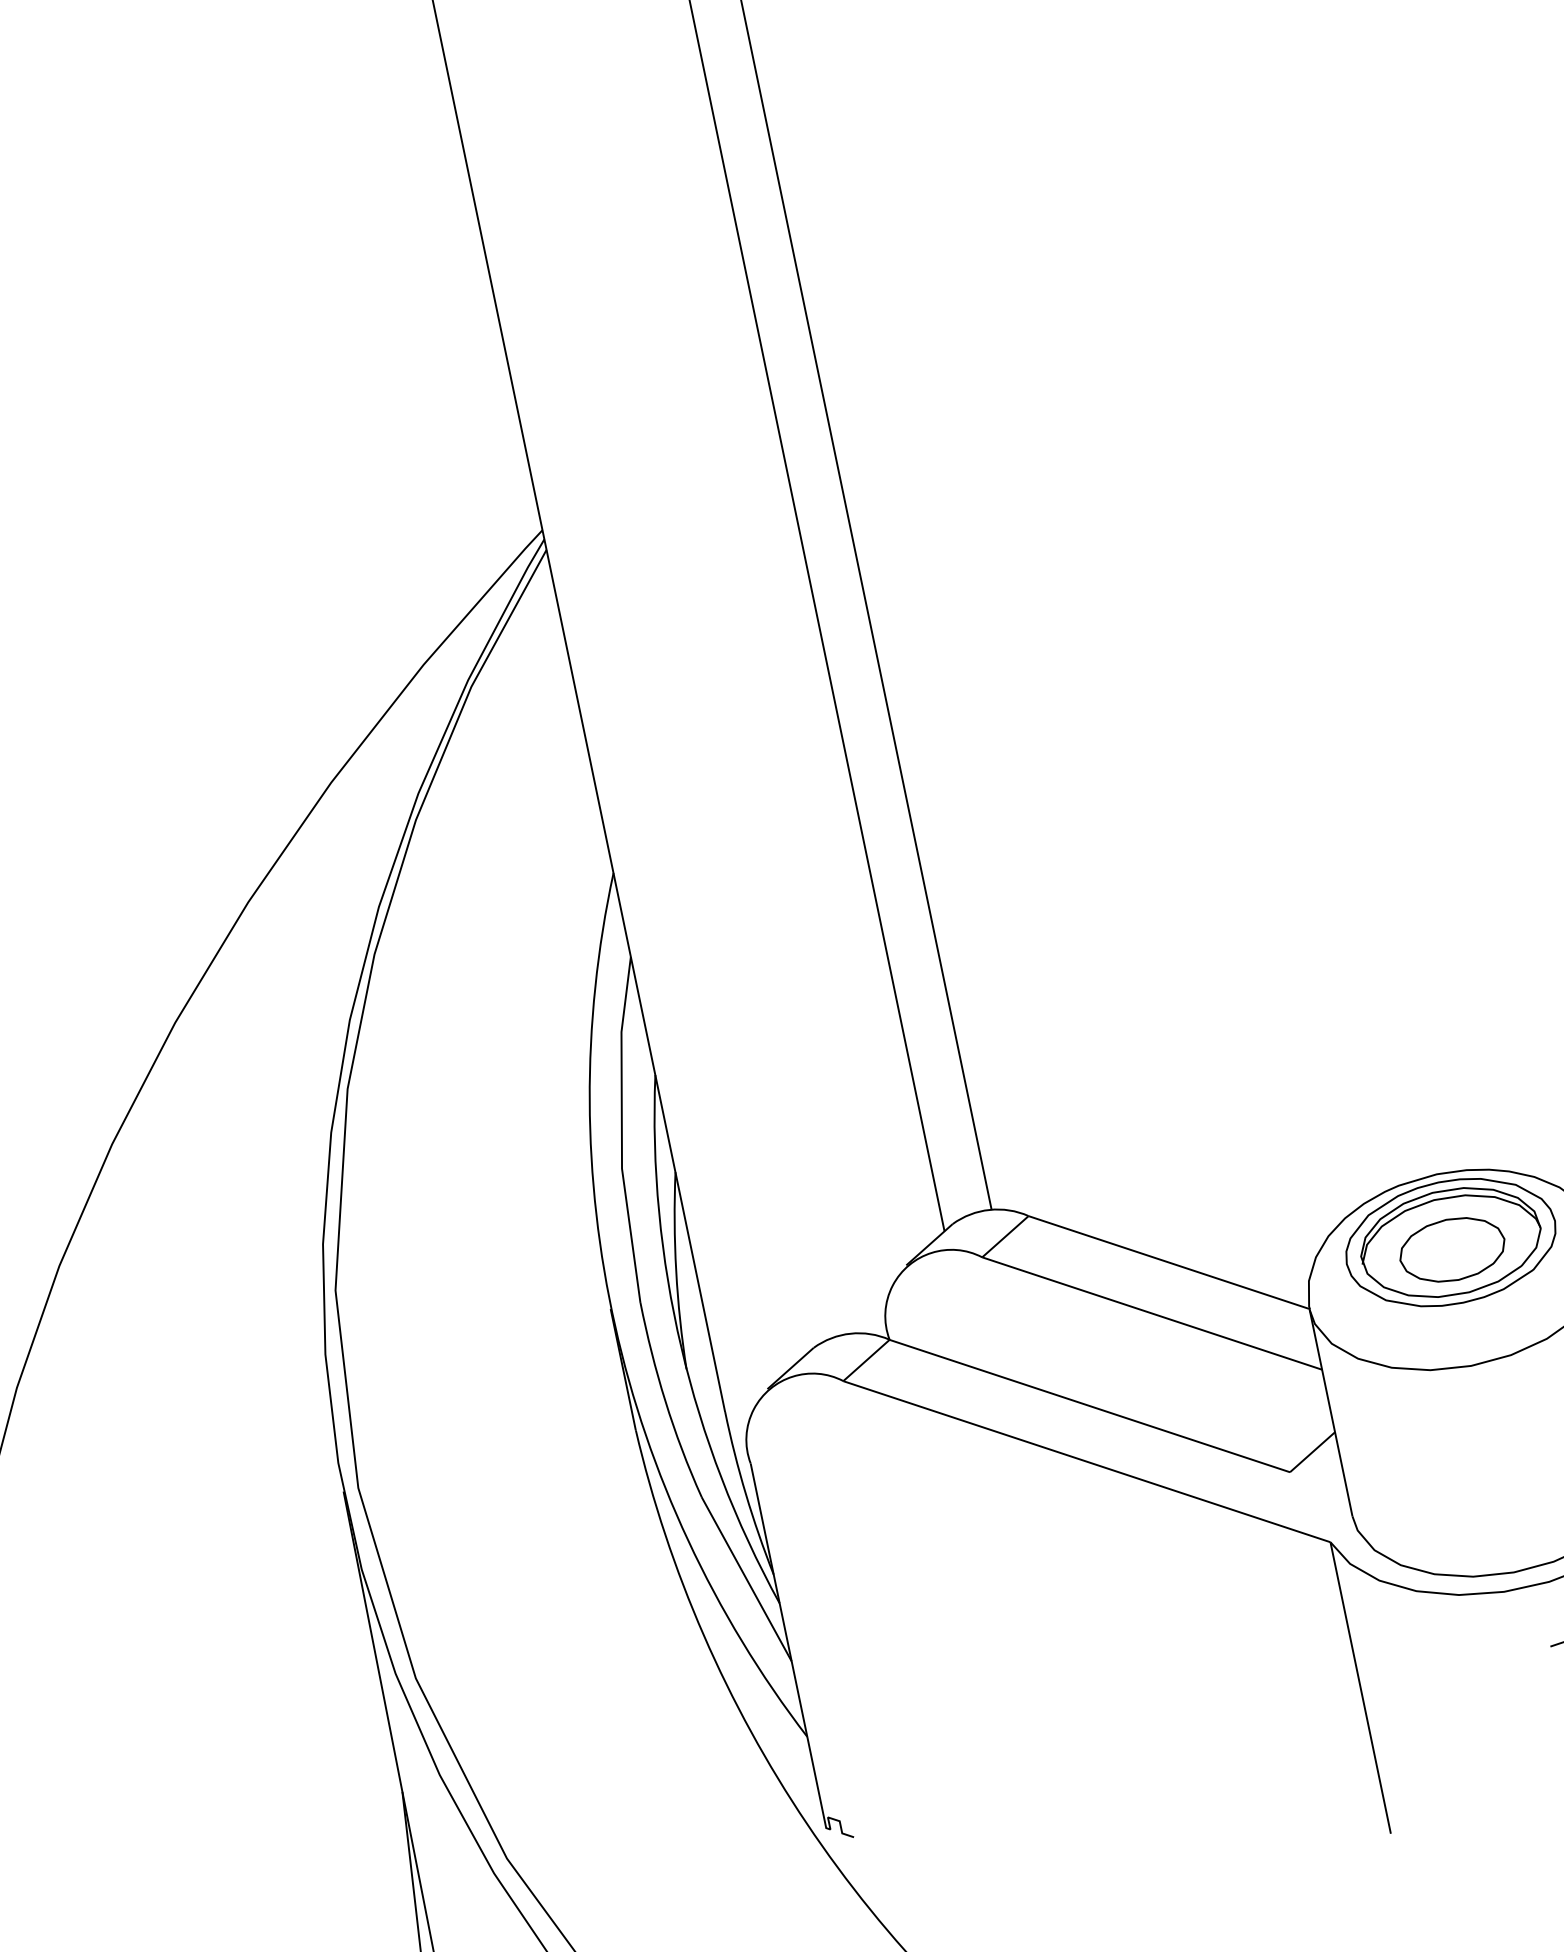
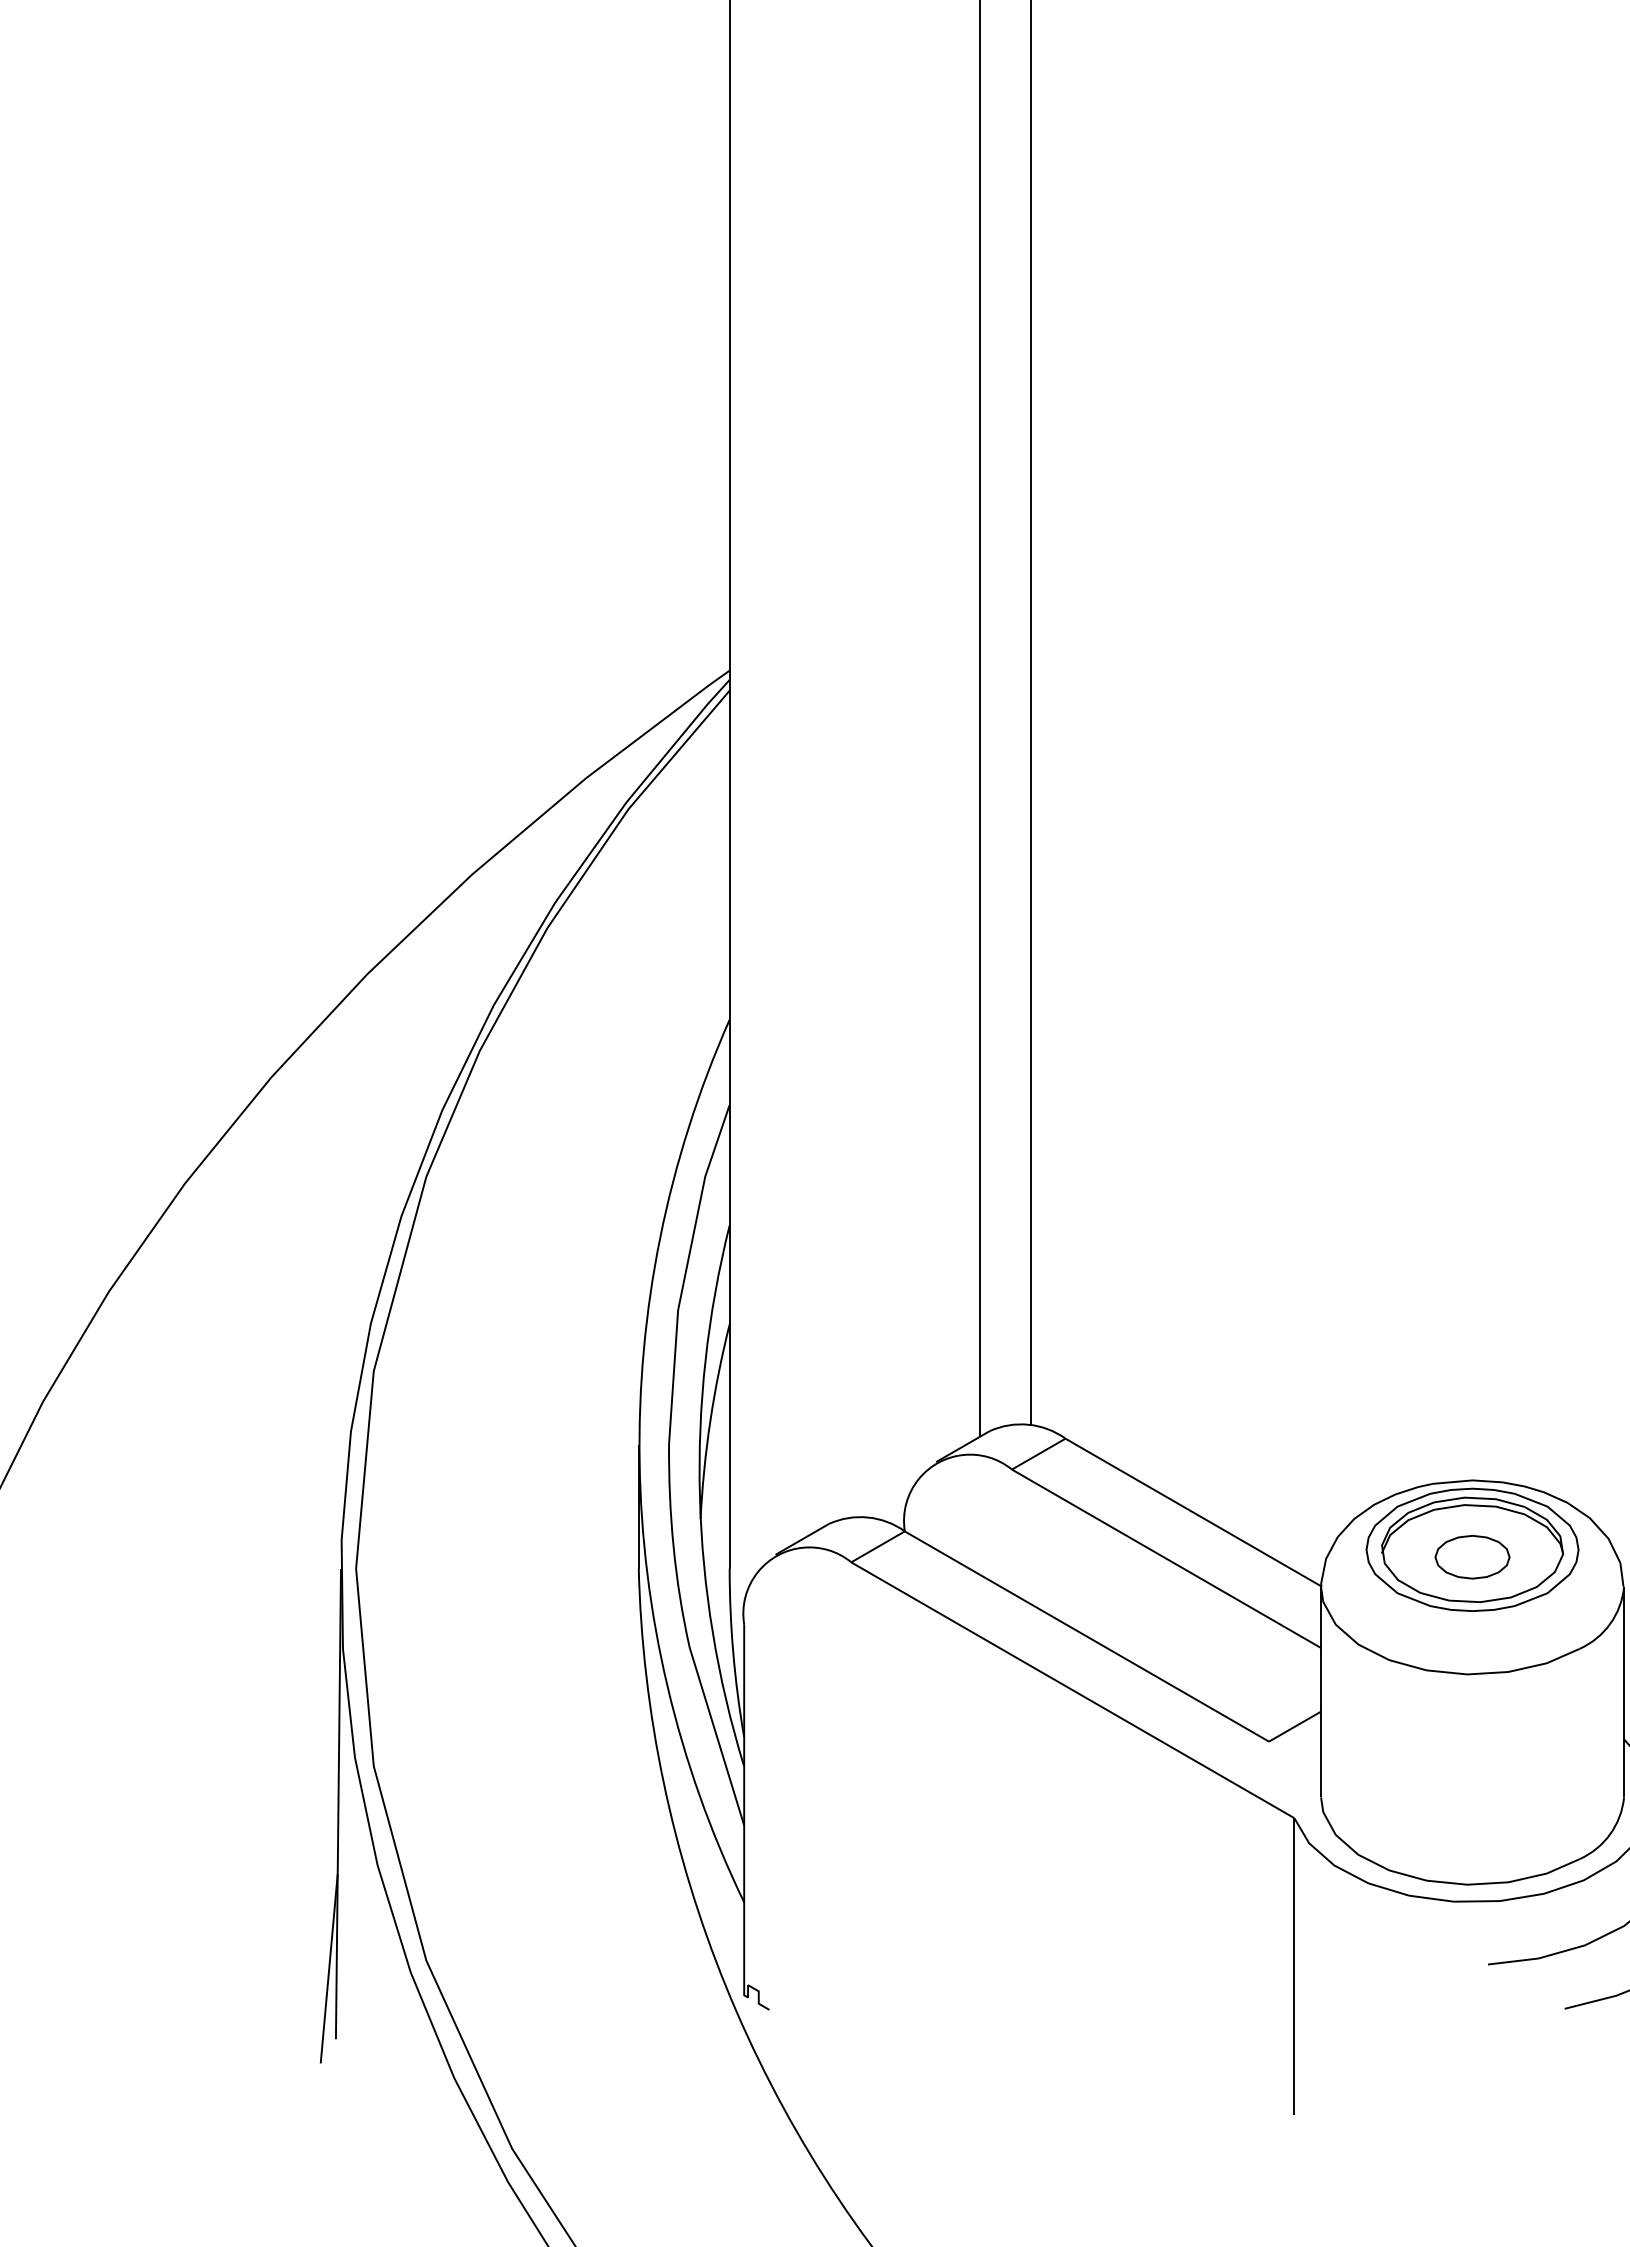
part: (1452, 1249) -> (1472, 1556), size x0.7

